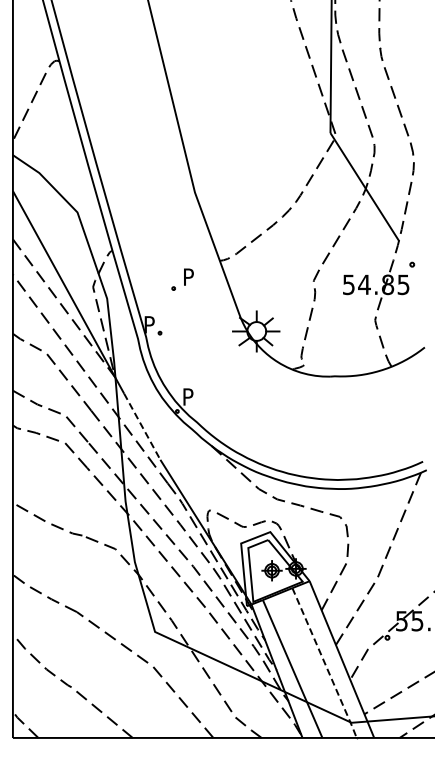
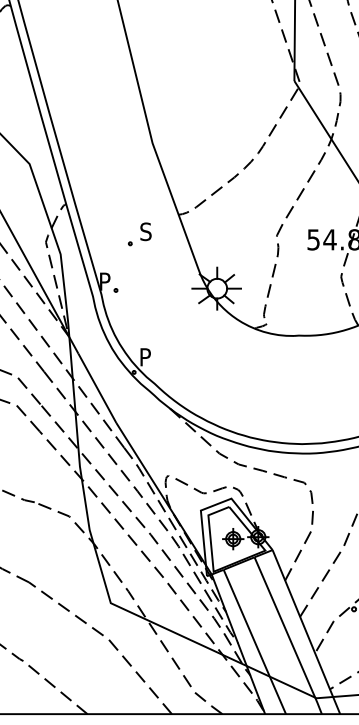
text: (188, 277) -> (145, 232), P -> S
line: (142, 426) -> (97, 388), dashed -> solid
line: (325, 663) -> (289, 636), dashed -> solid

